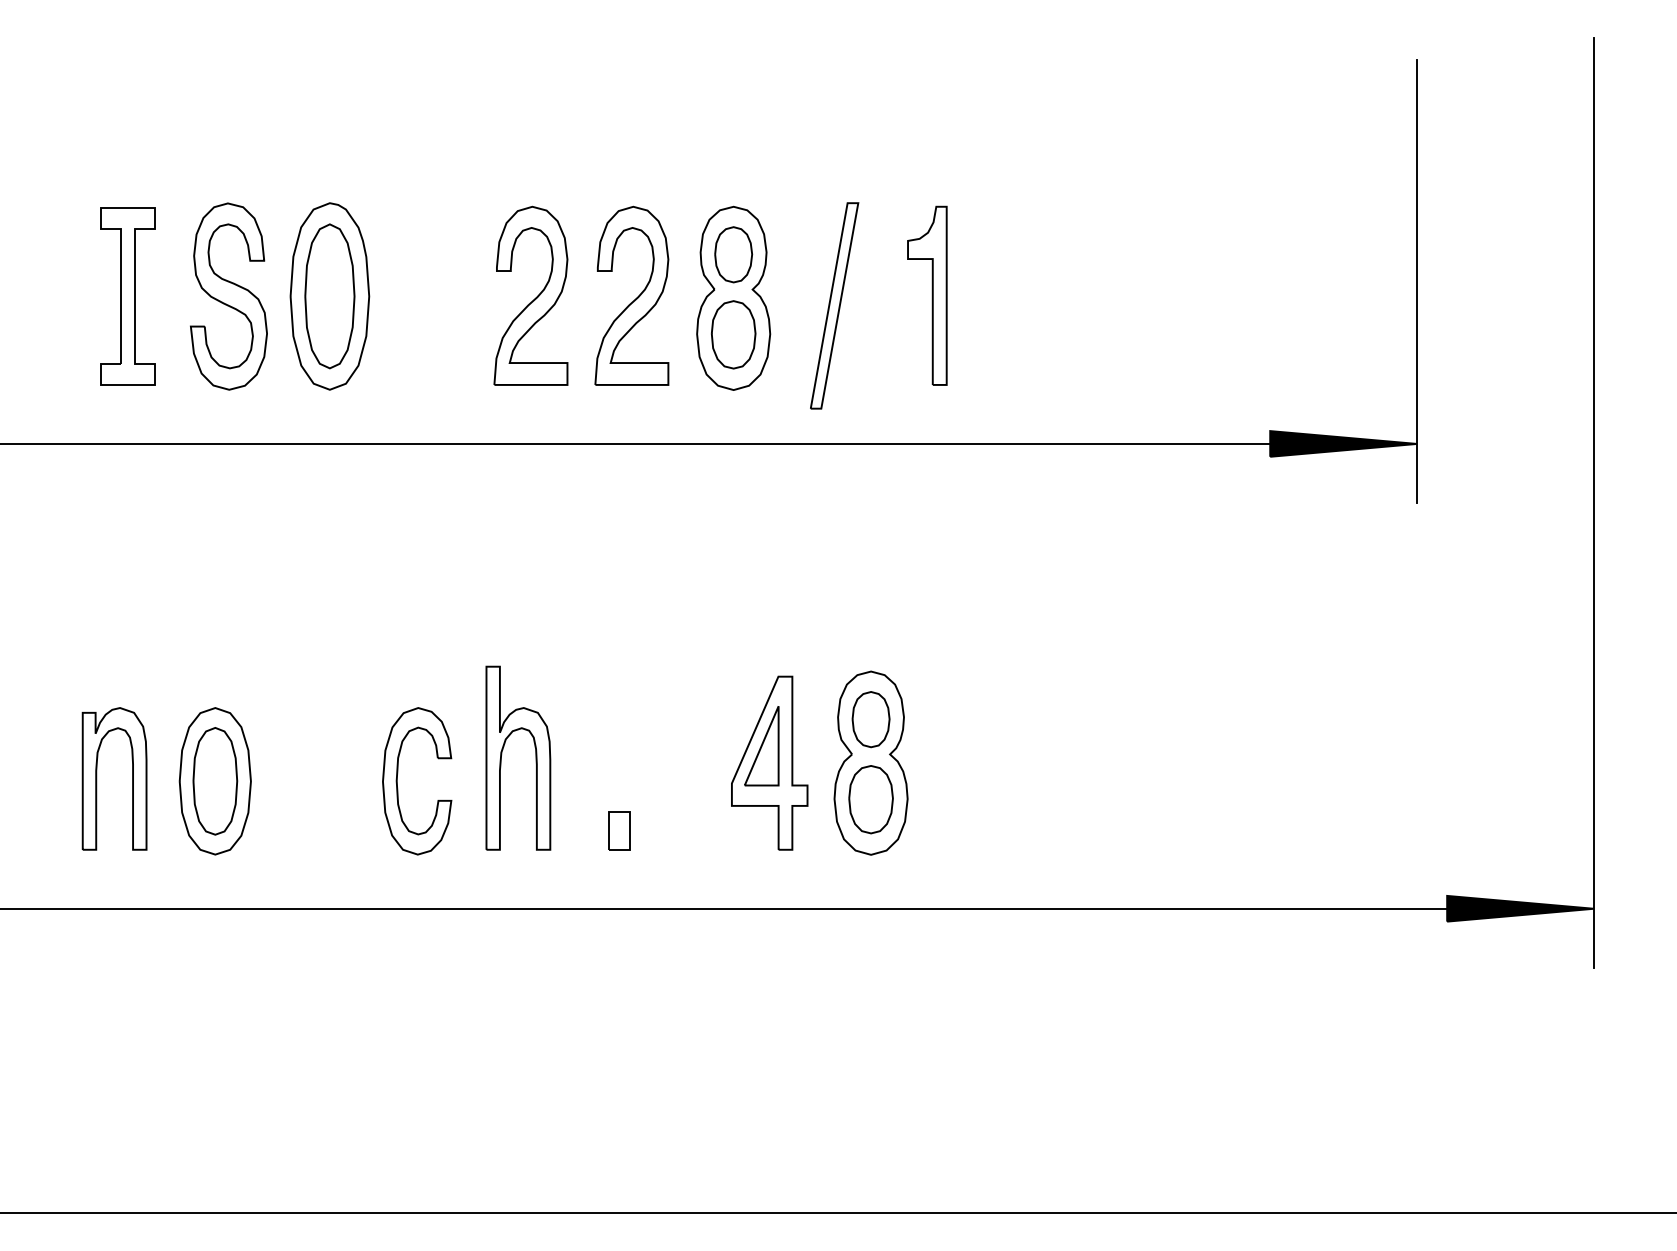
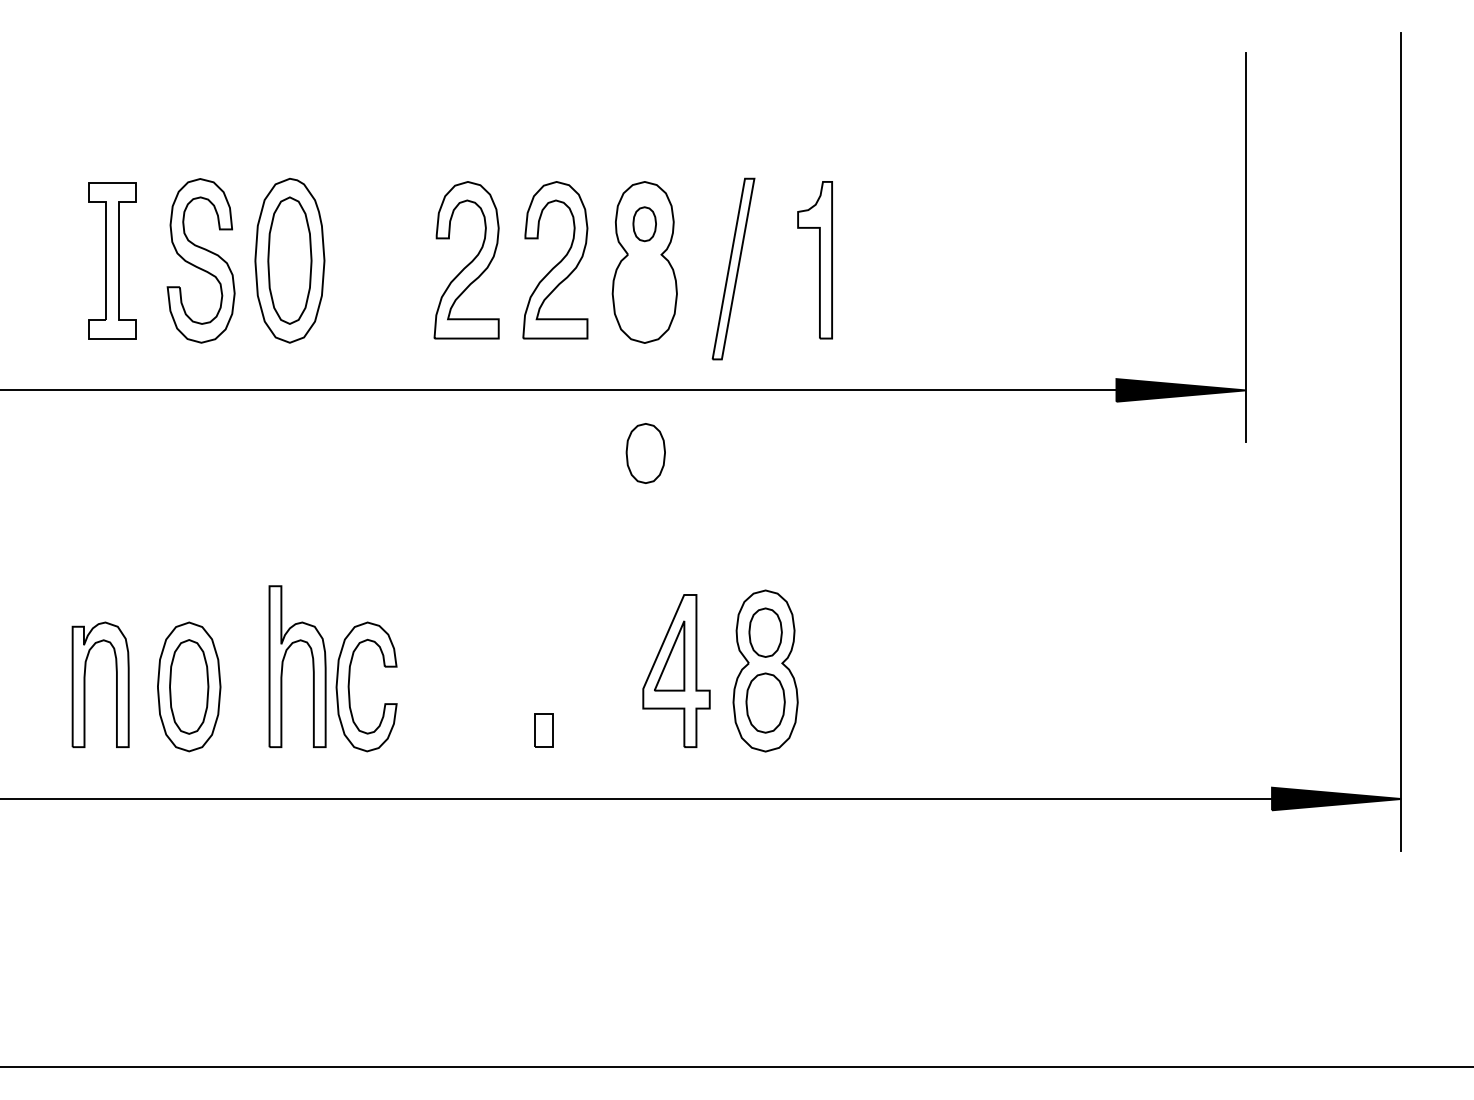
part: (733, 255) -> (644, 224), size x0.7
part: (733, 334) -> (645, 453), moved
part: (502, 758) -> (283, 666), moved

